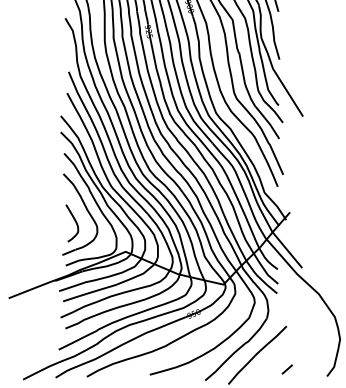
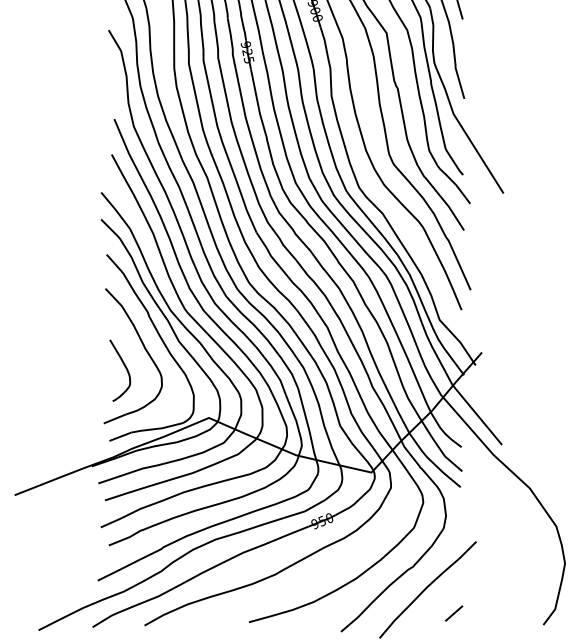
line: (286, 369) -> (452, 613), moved

